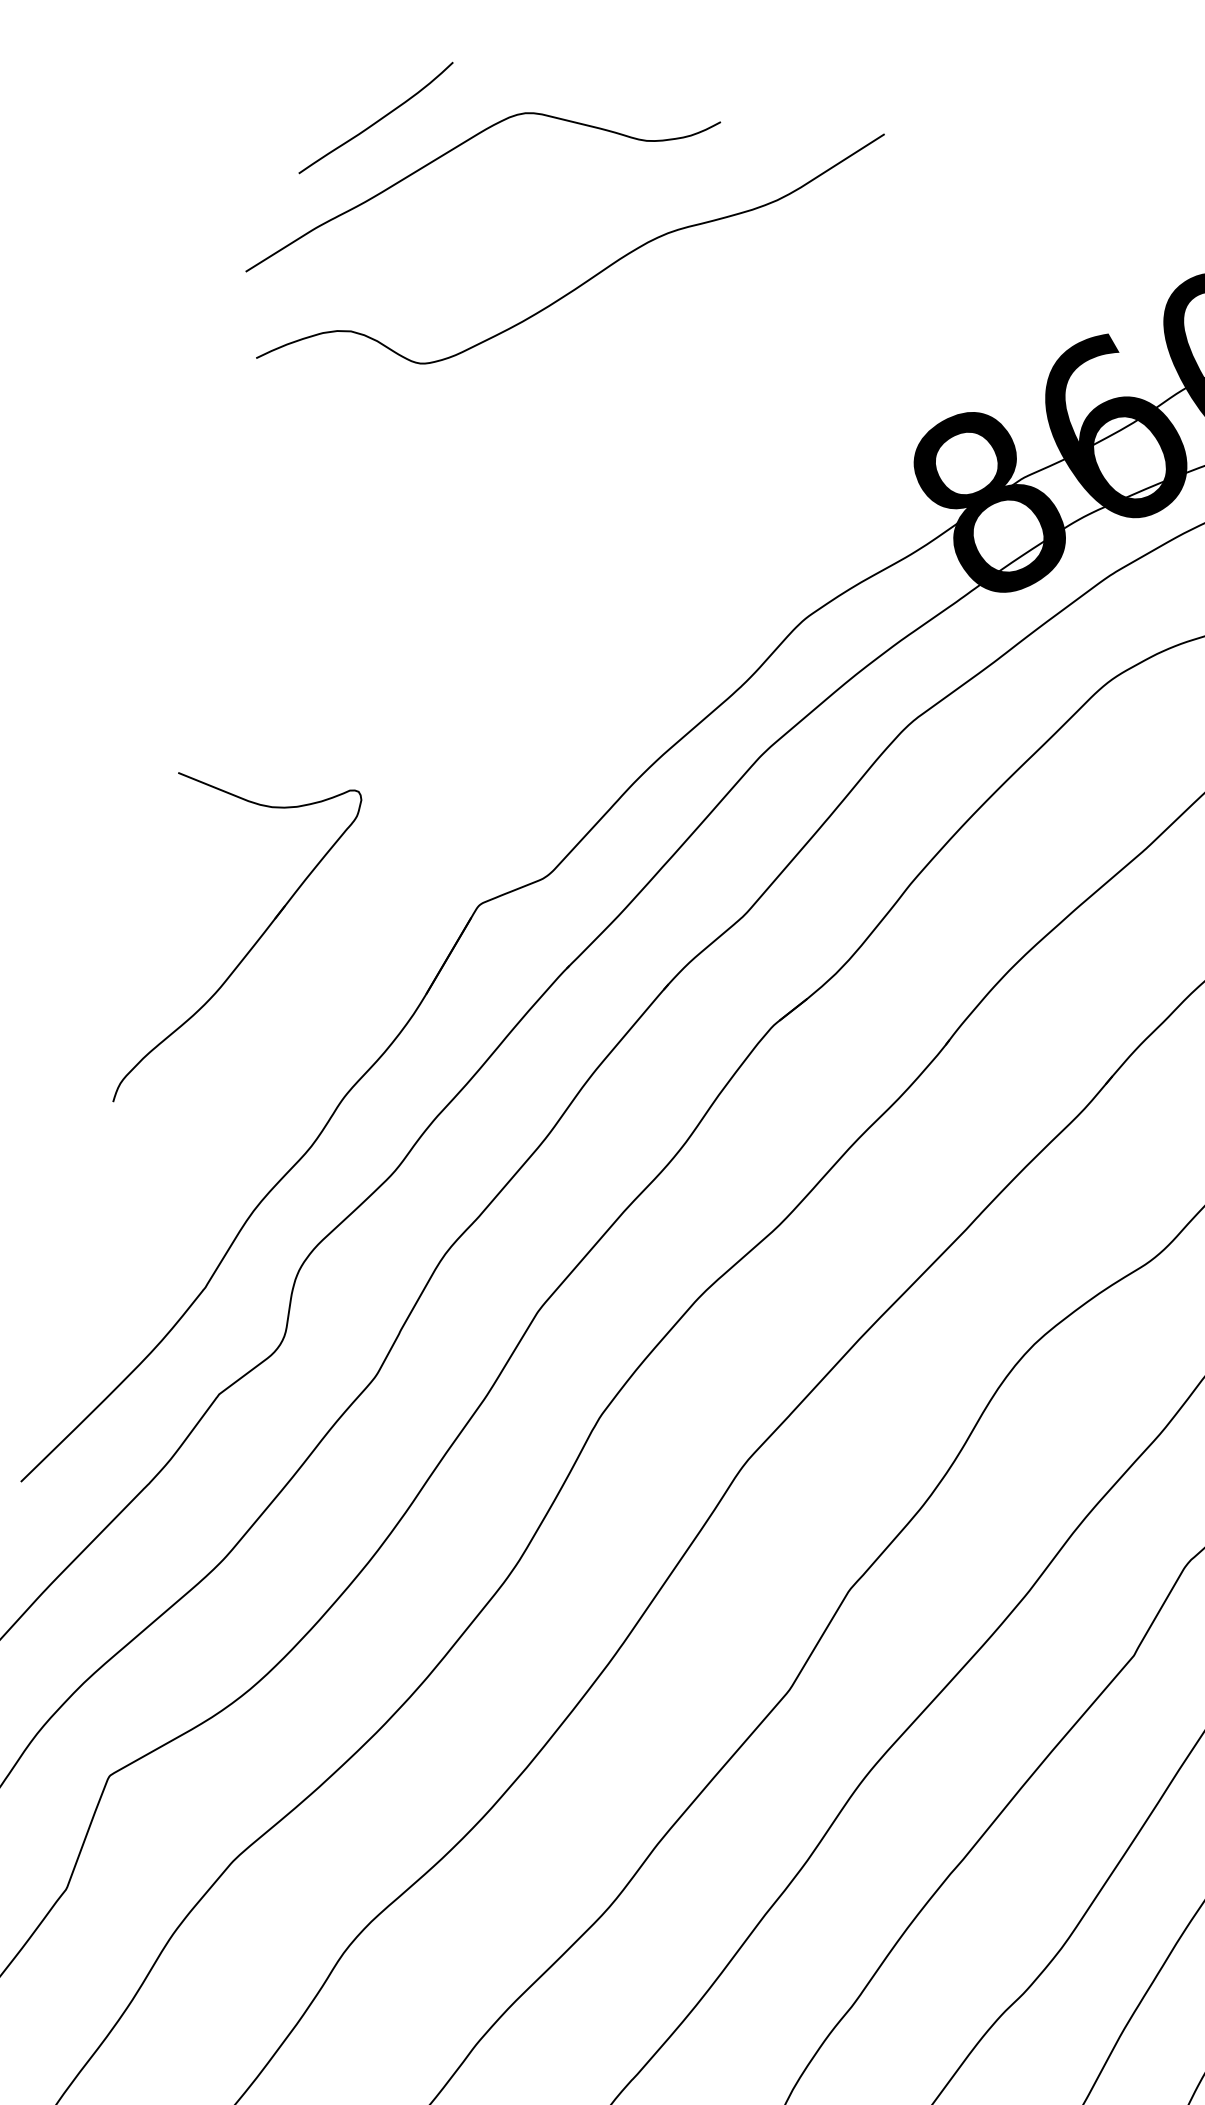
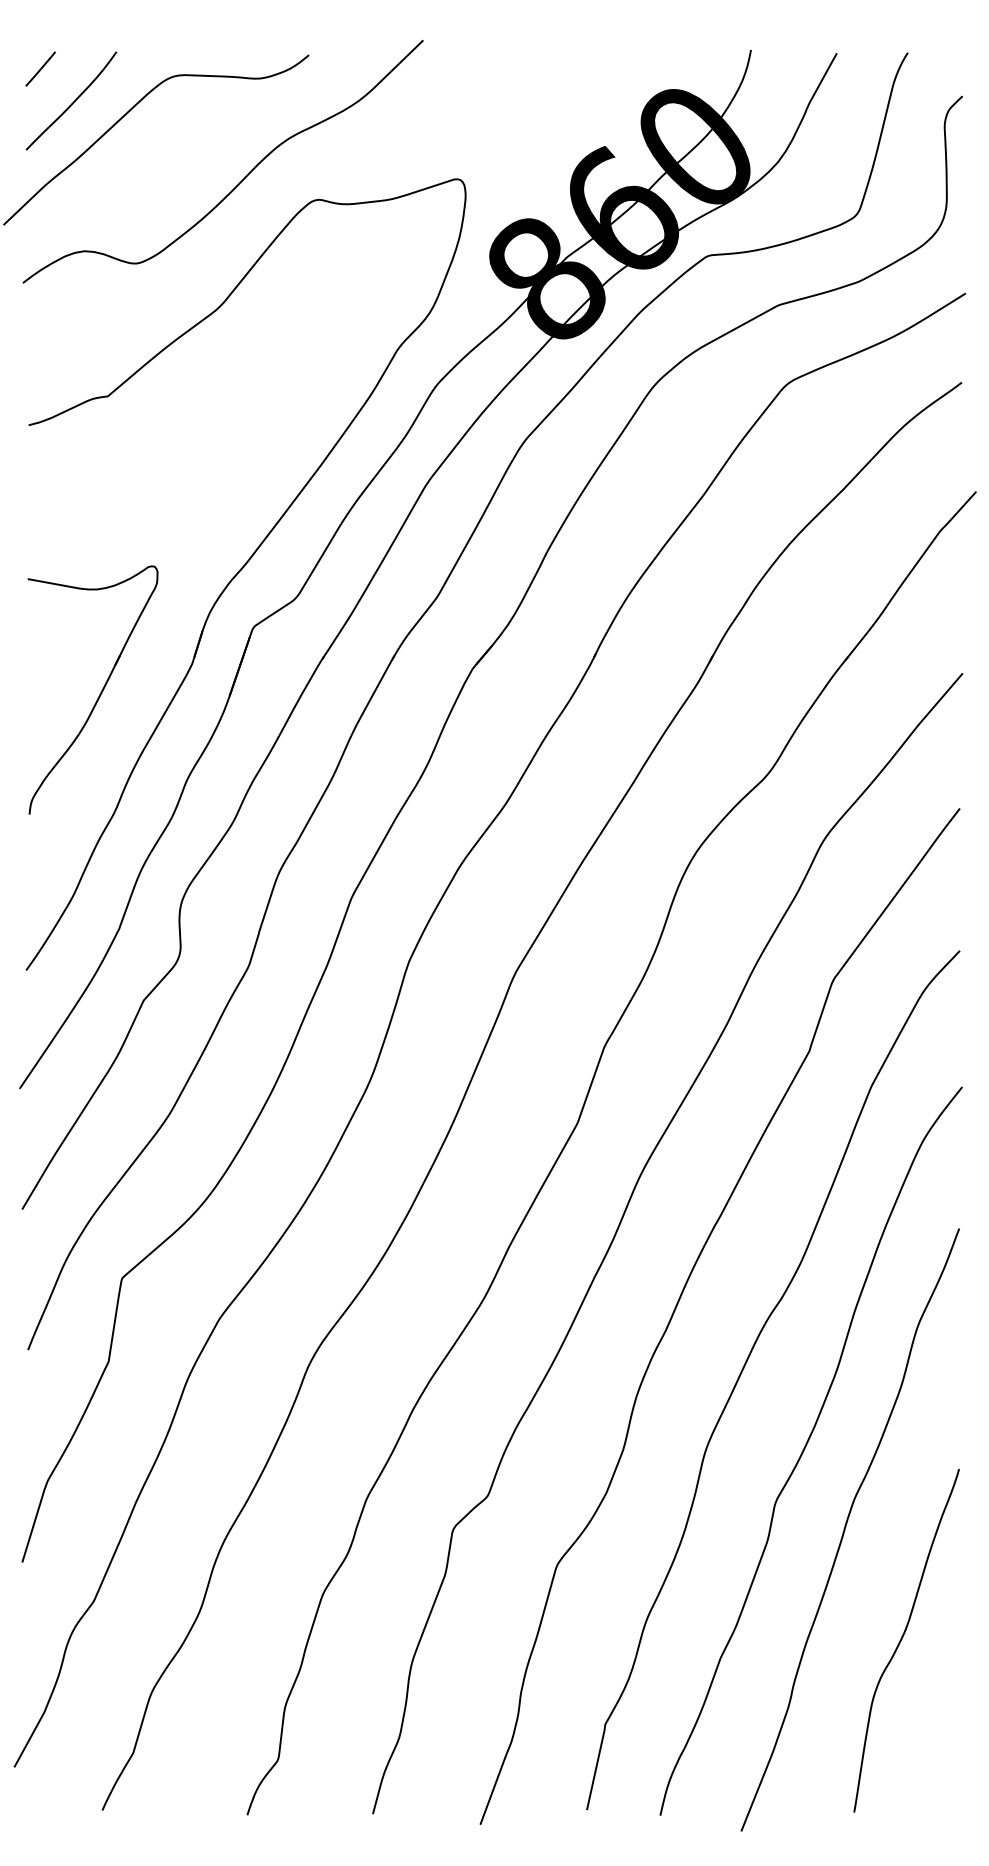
line: (342, 63) -> (40, 68), added
part: (483, 828) -> (245, 574), added

